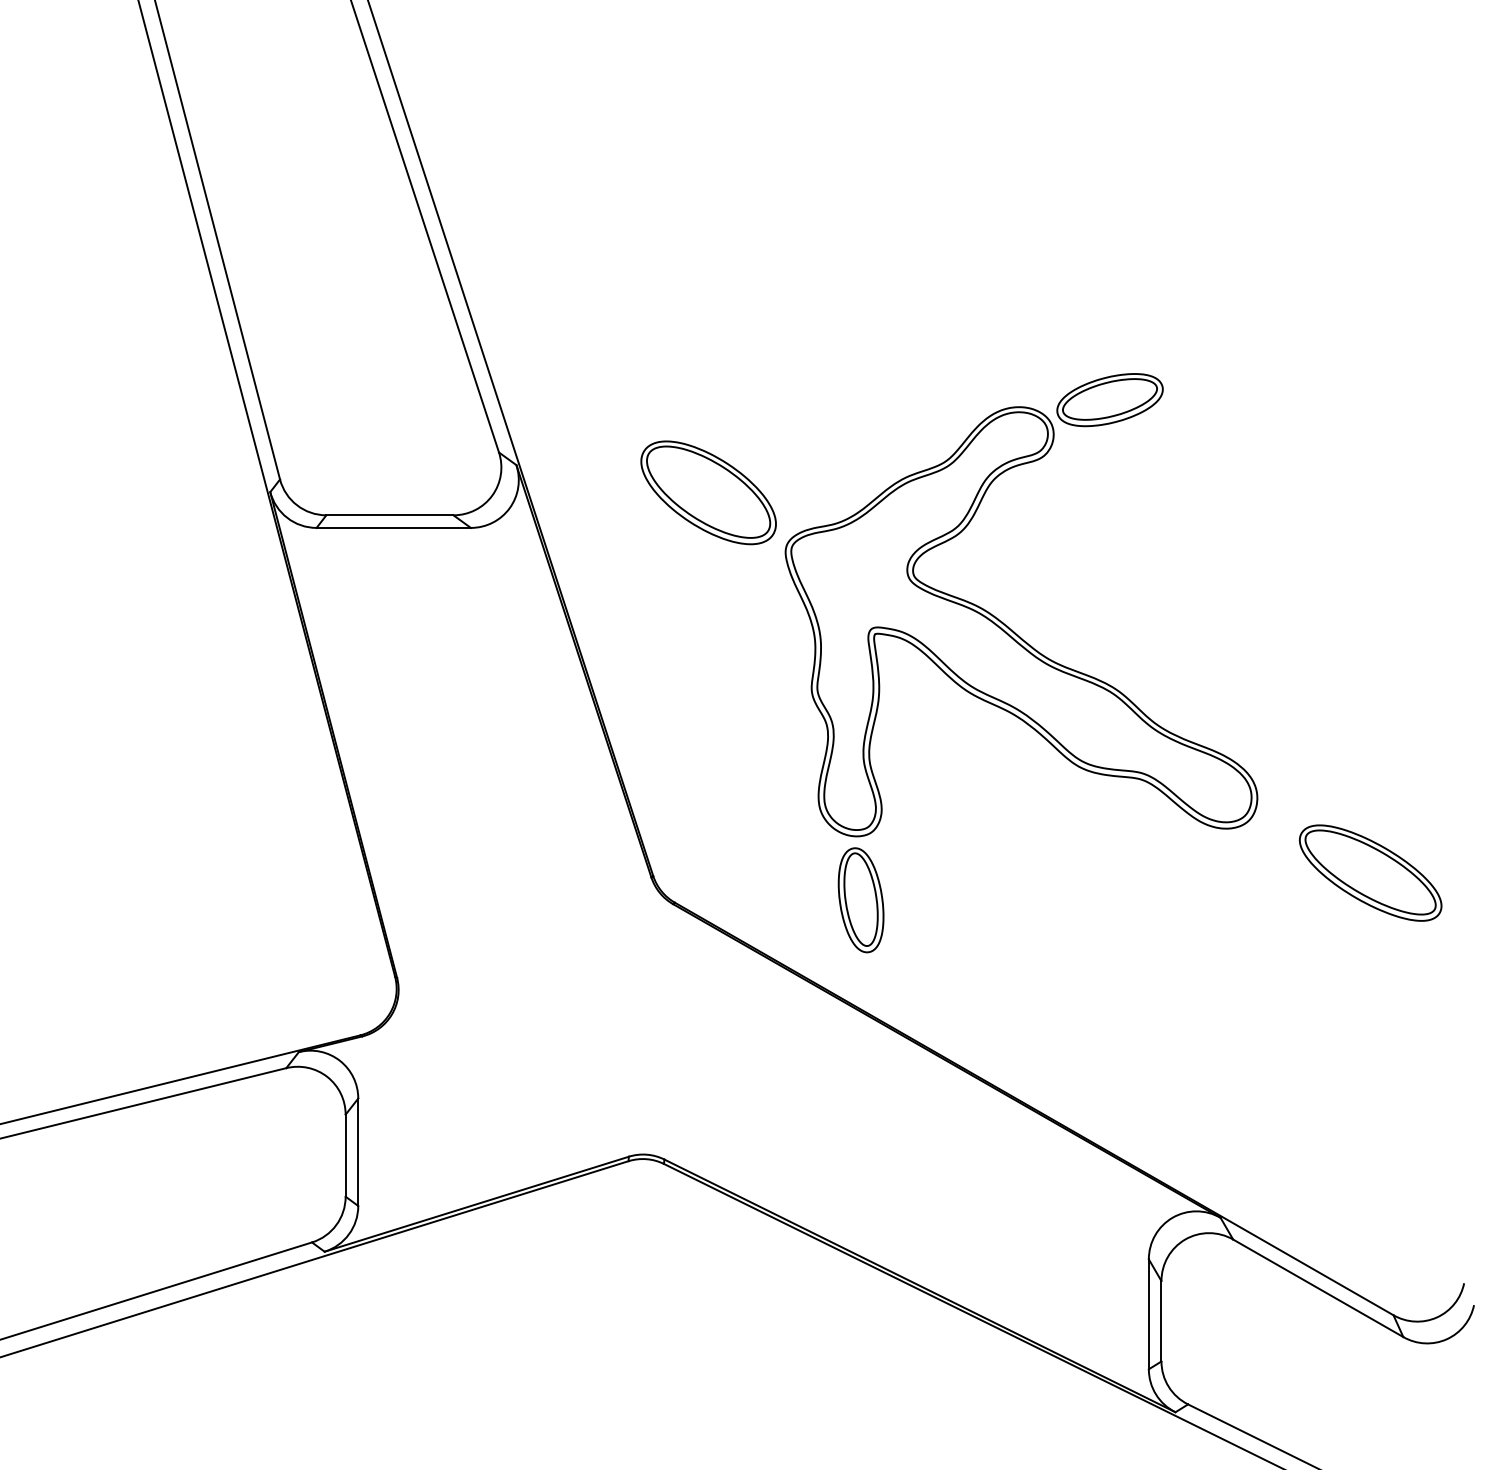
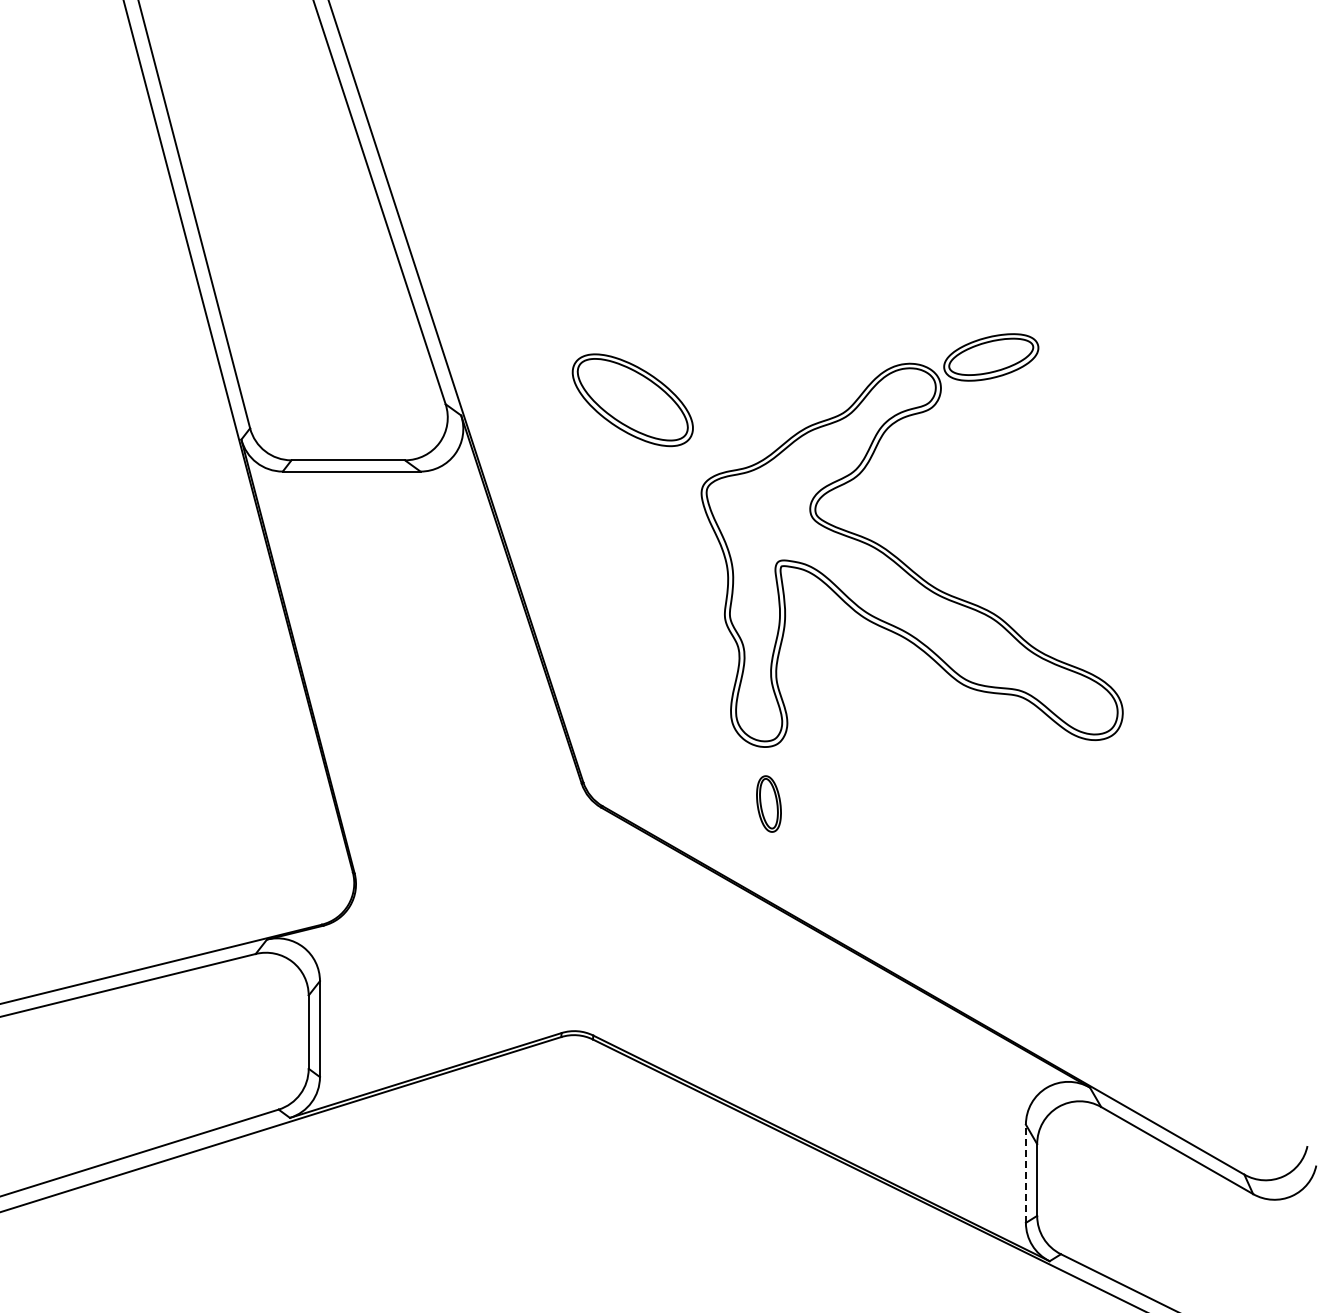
part: (708, 493) -> (632, 400), moved
part: (1370, 872) -> (1223, 779), removed
part: (860, 899) -> (768, 803), size x0.6
line: (1148, 1313) -> (1025, 1173), solid -> dashed

